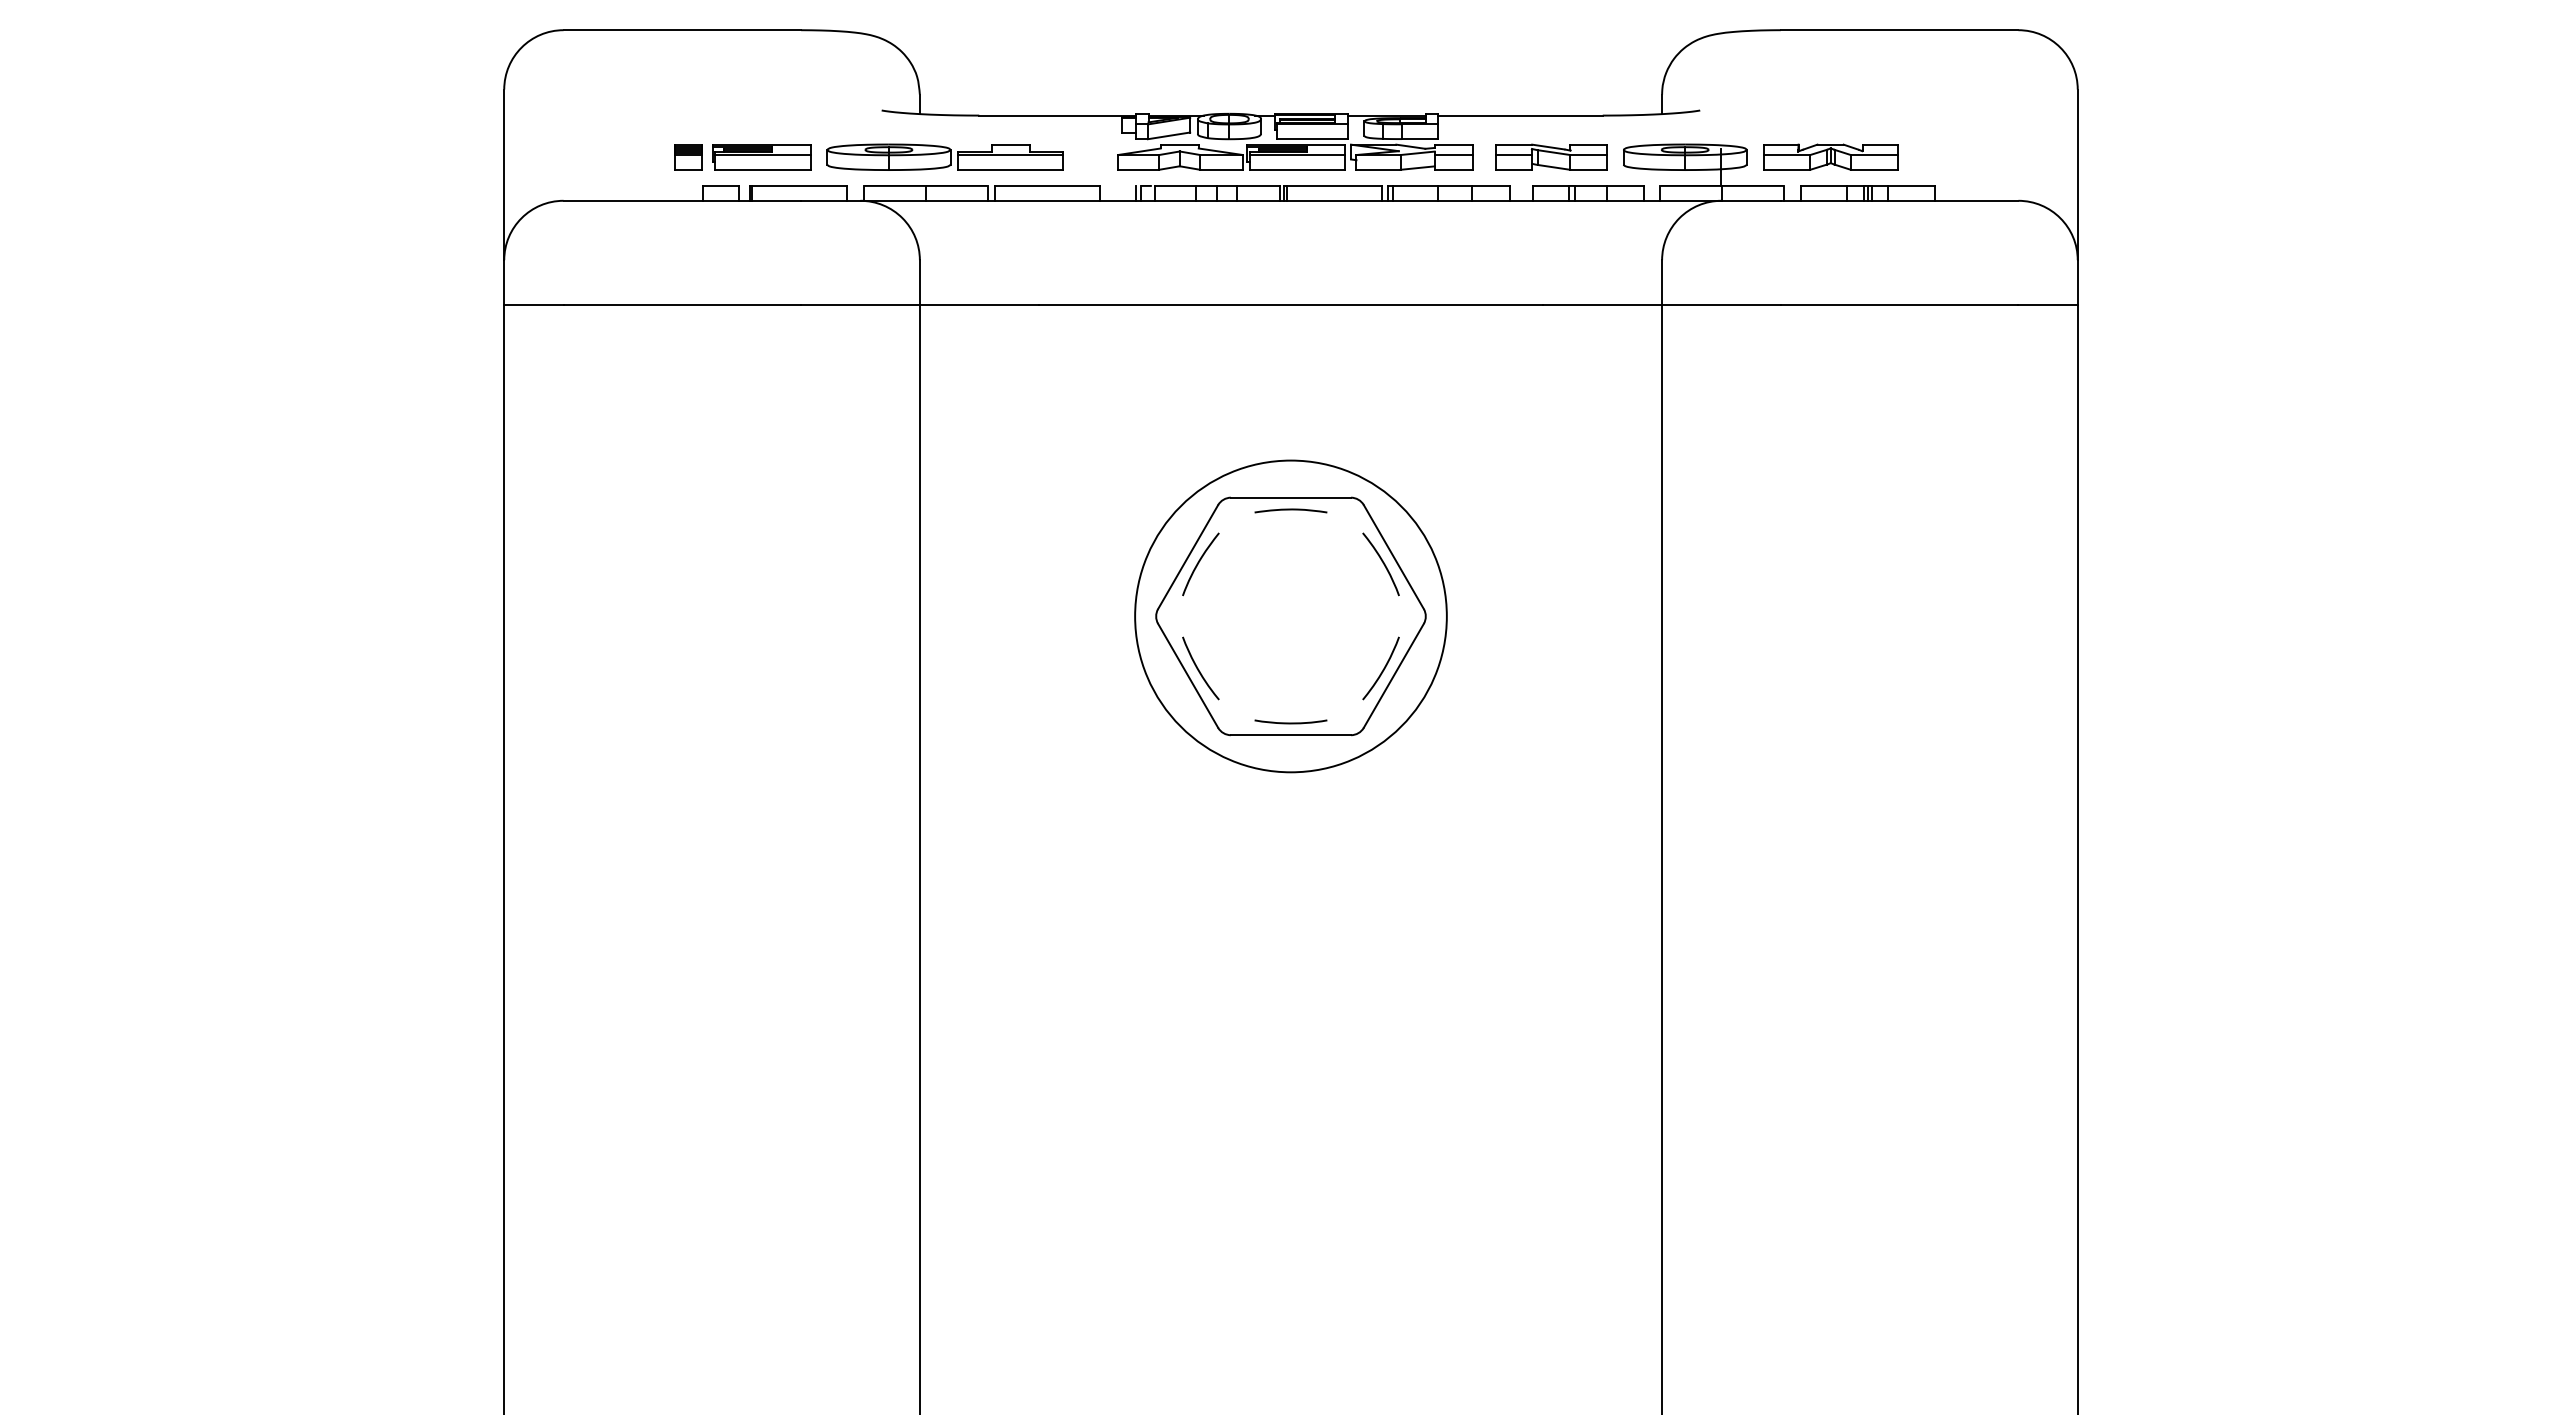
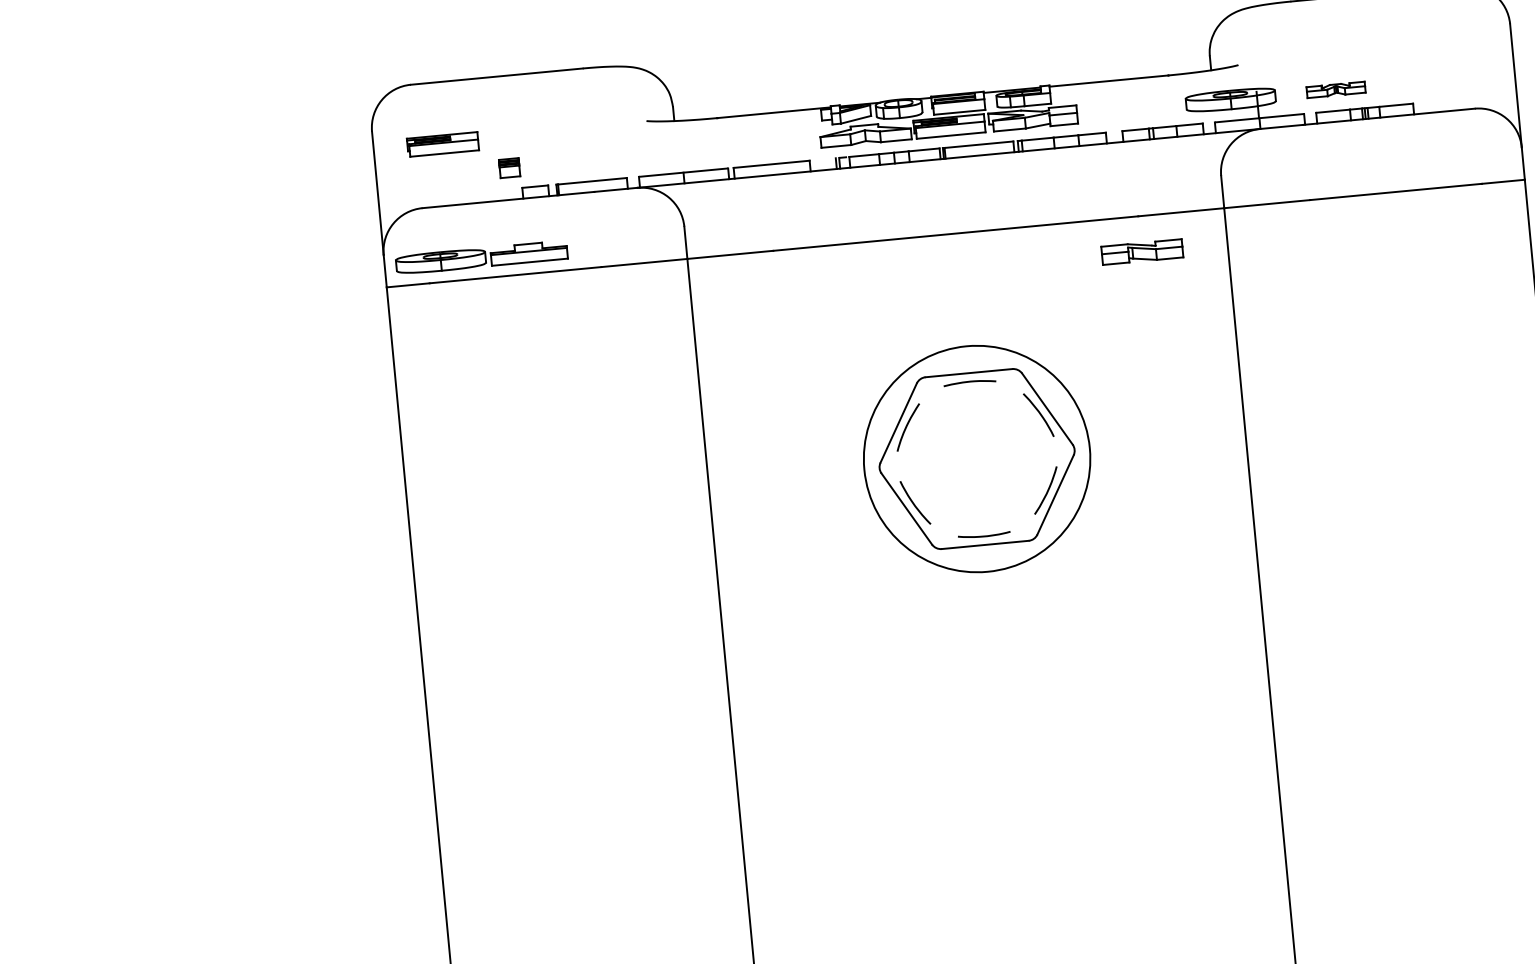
part: (944, 156) -> (481, 257), moved
part: (1551, 156) -> (1142, 251), moved
part: (1830, 156) -> (1335, 89), size x0.6
part: (761, 157) -> (442, 144), moved

